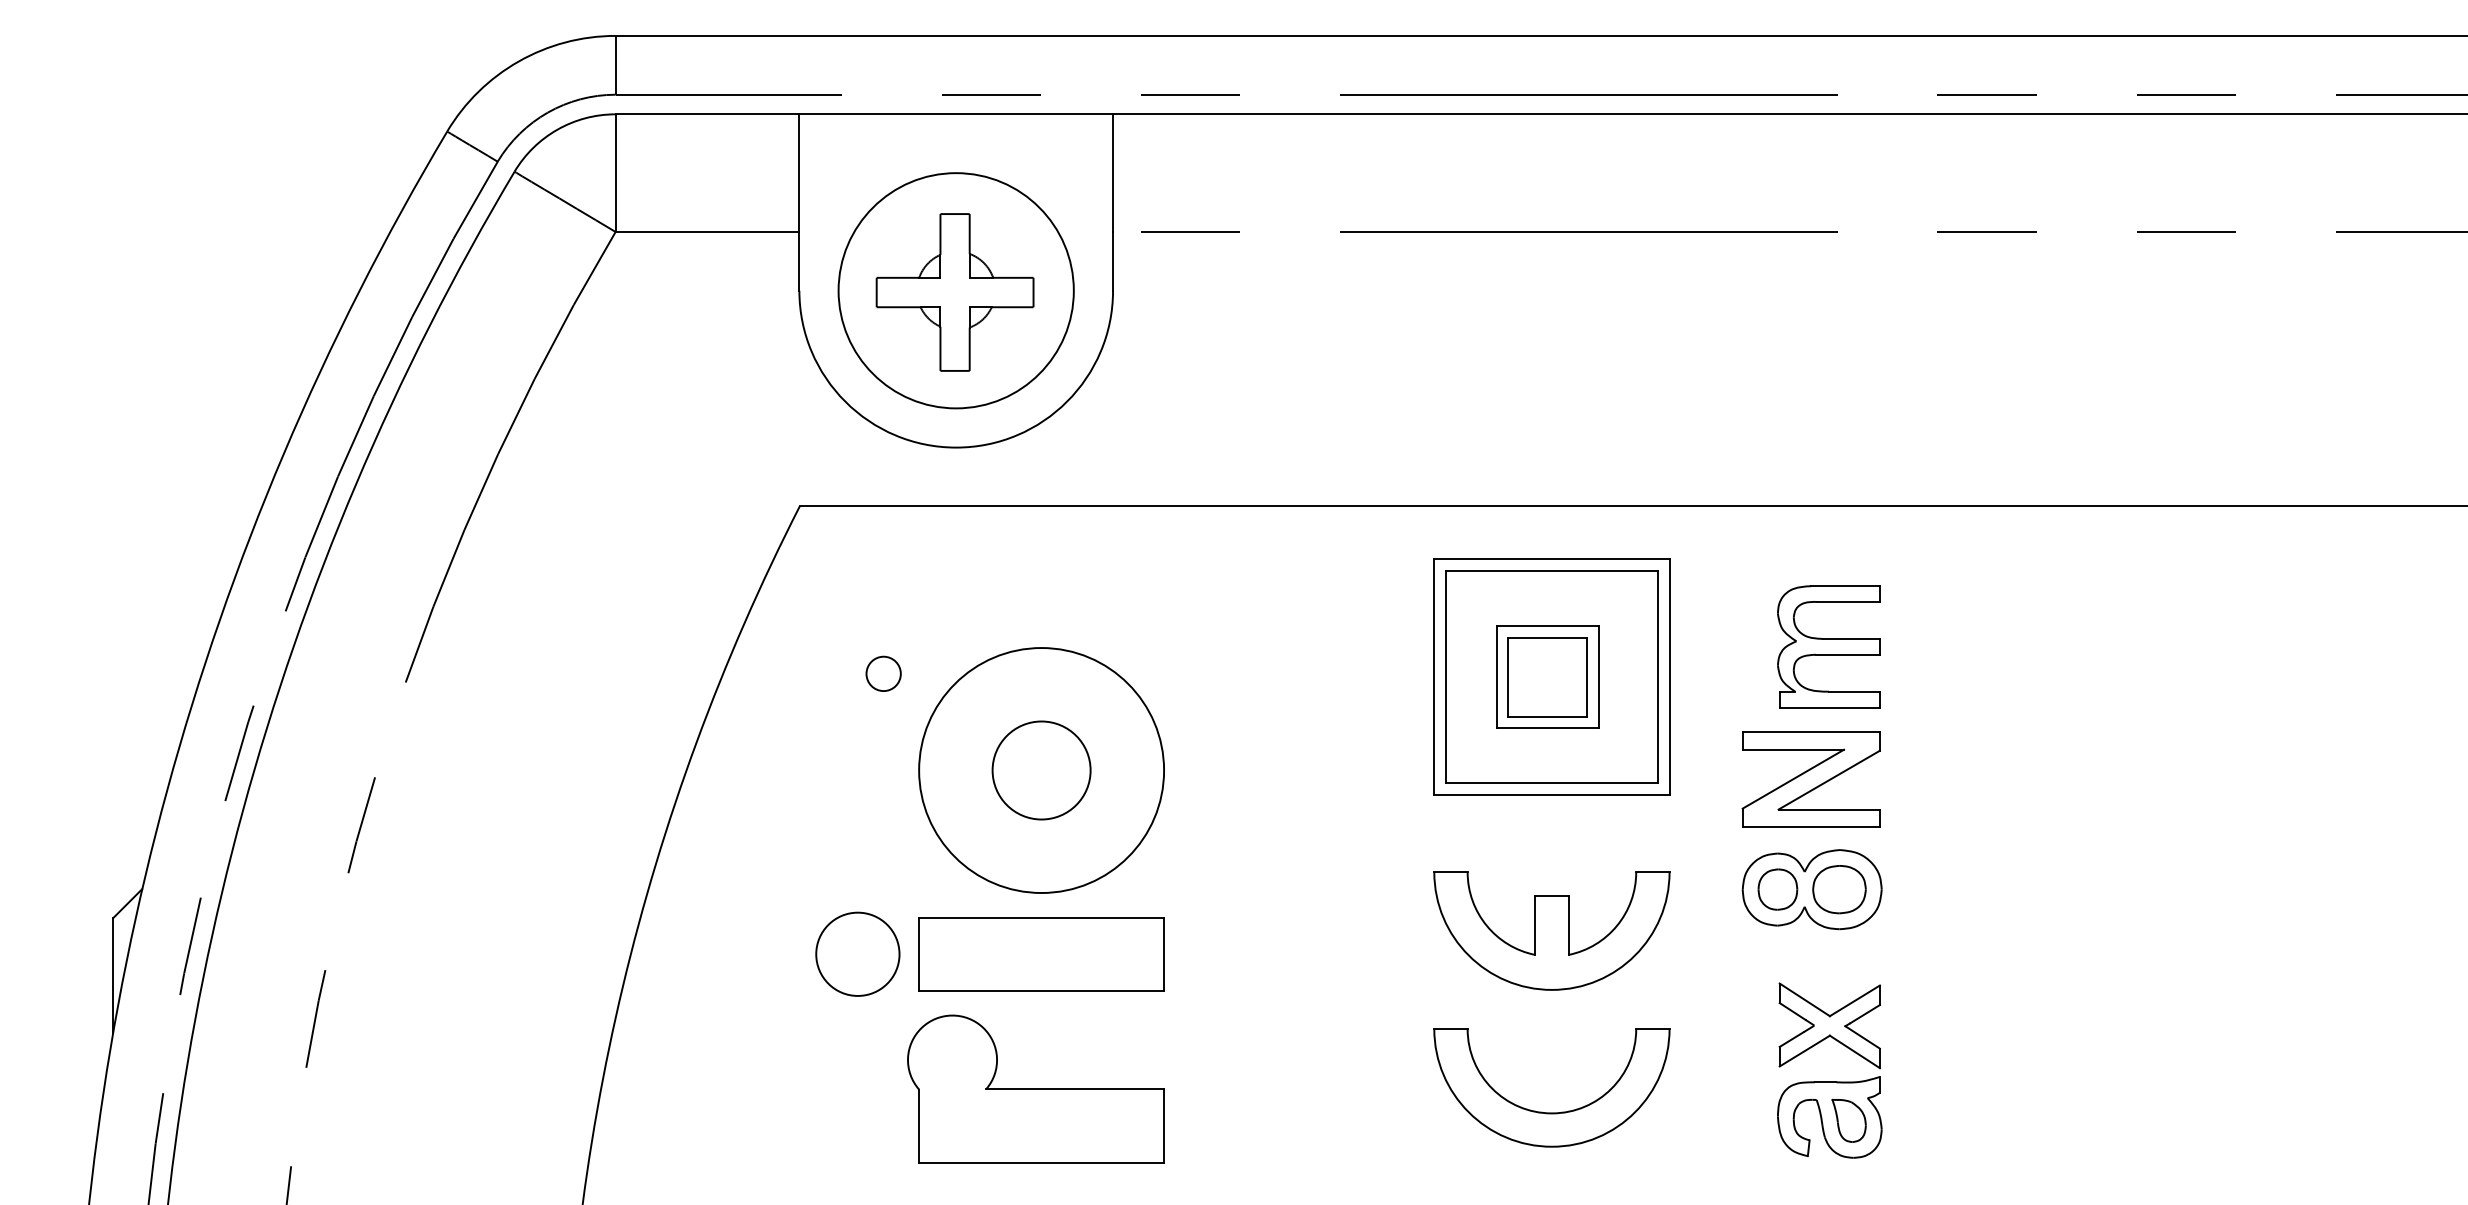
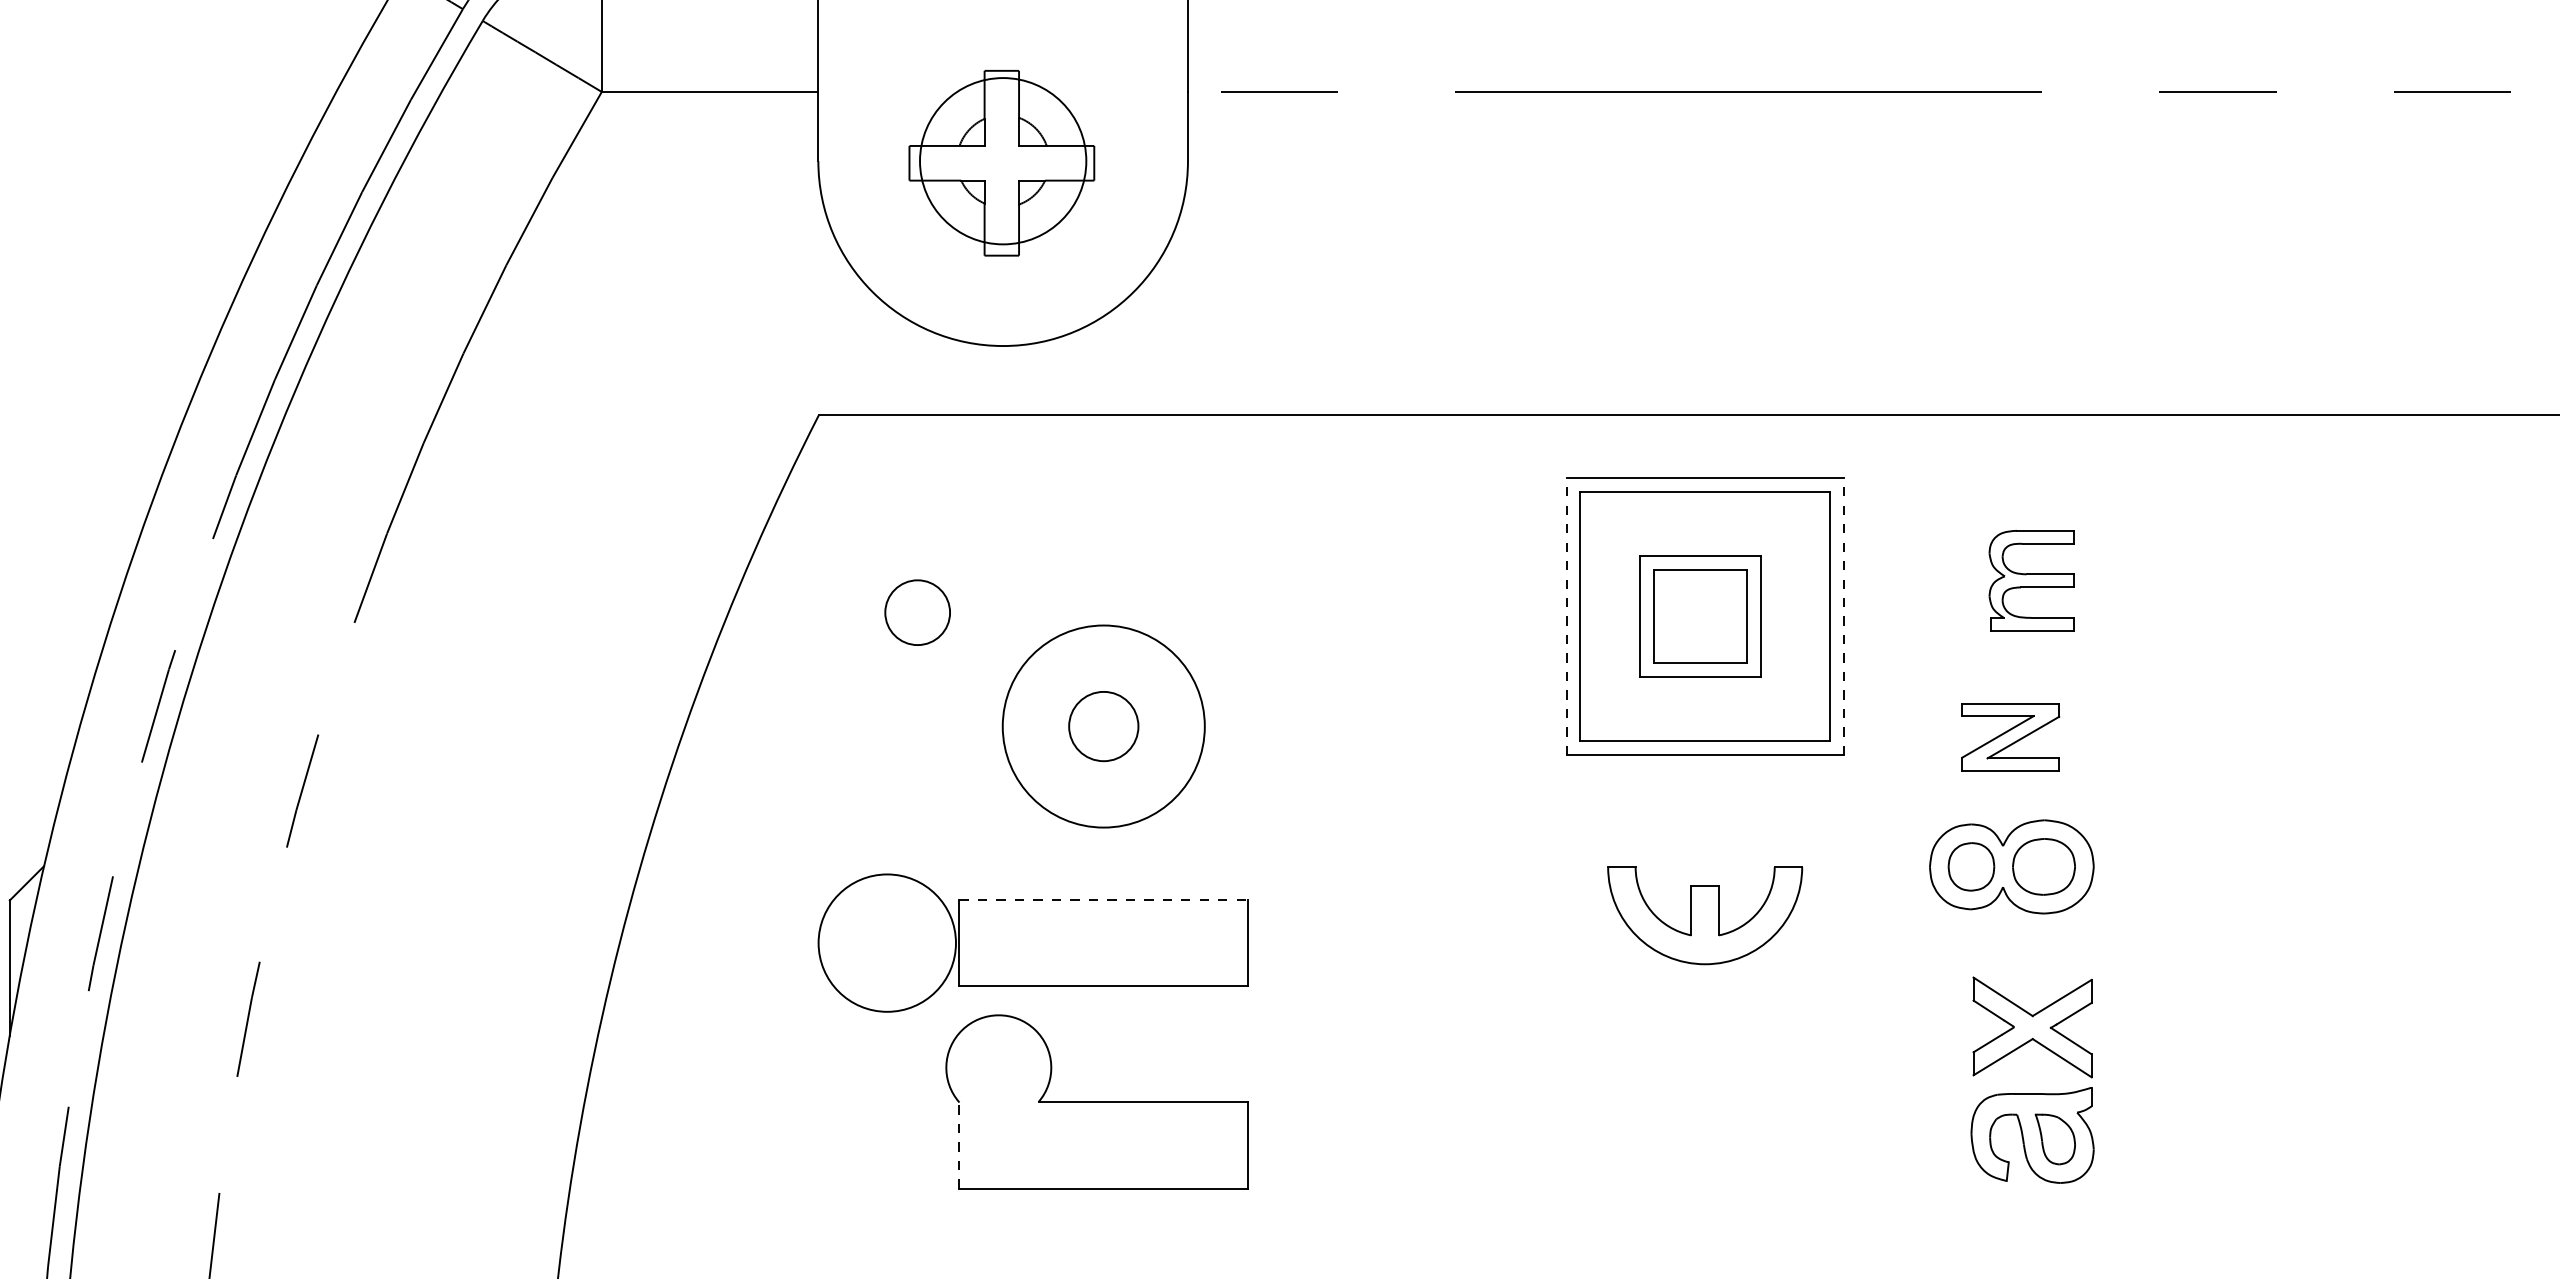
circle: (955, 290) -> (1002, 160), size x0.6
part: (1828, 646) -> (2031, 580), size x0.7
circle: (883, 673) -> (917, 612), size x1.6
line: (1434, 677) -> (1566, 616), solid -> dashed
line: (1669, 677) -> (1843, 616), solid -> dashed
circle: (1041, 770) -> (1103, 726), size x0.6
circle: (1041, 770) -> (1103, 726), size x0.7
part: (1810, 779) -> (2009, 737), size x0.6
line: (1041, 917) -> (1103, 899), solid -> dashed
part: (1551, 930) -> (1704, 915), size x0.7
circle: (857, 953) -> (886, 942), size x1.4
part: (1551, 1112) -> (1704, 1129), removed
line: (919, 1126) -> (959, 1146), solid -> dashed

